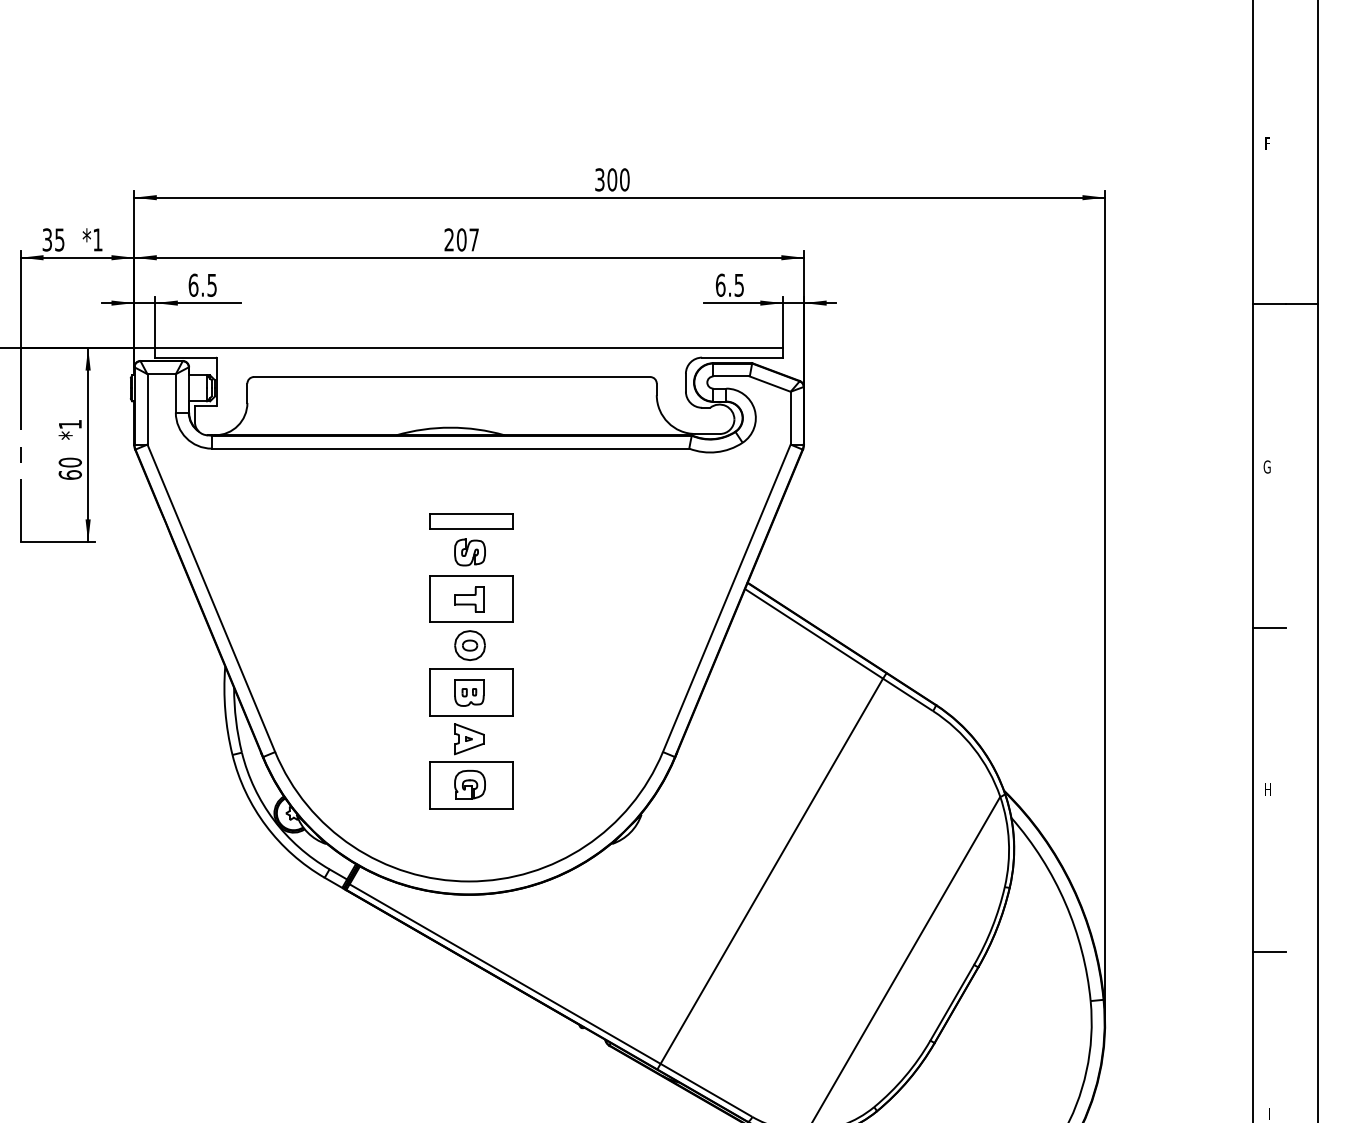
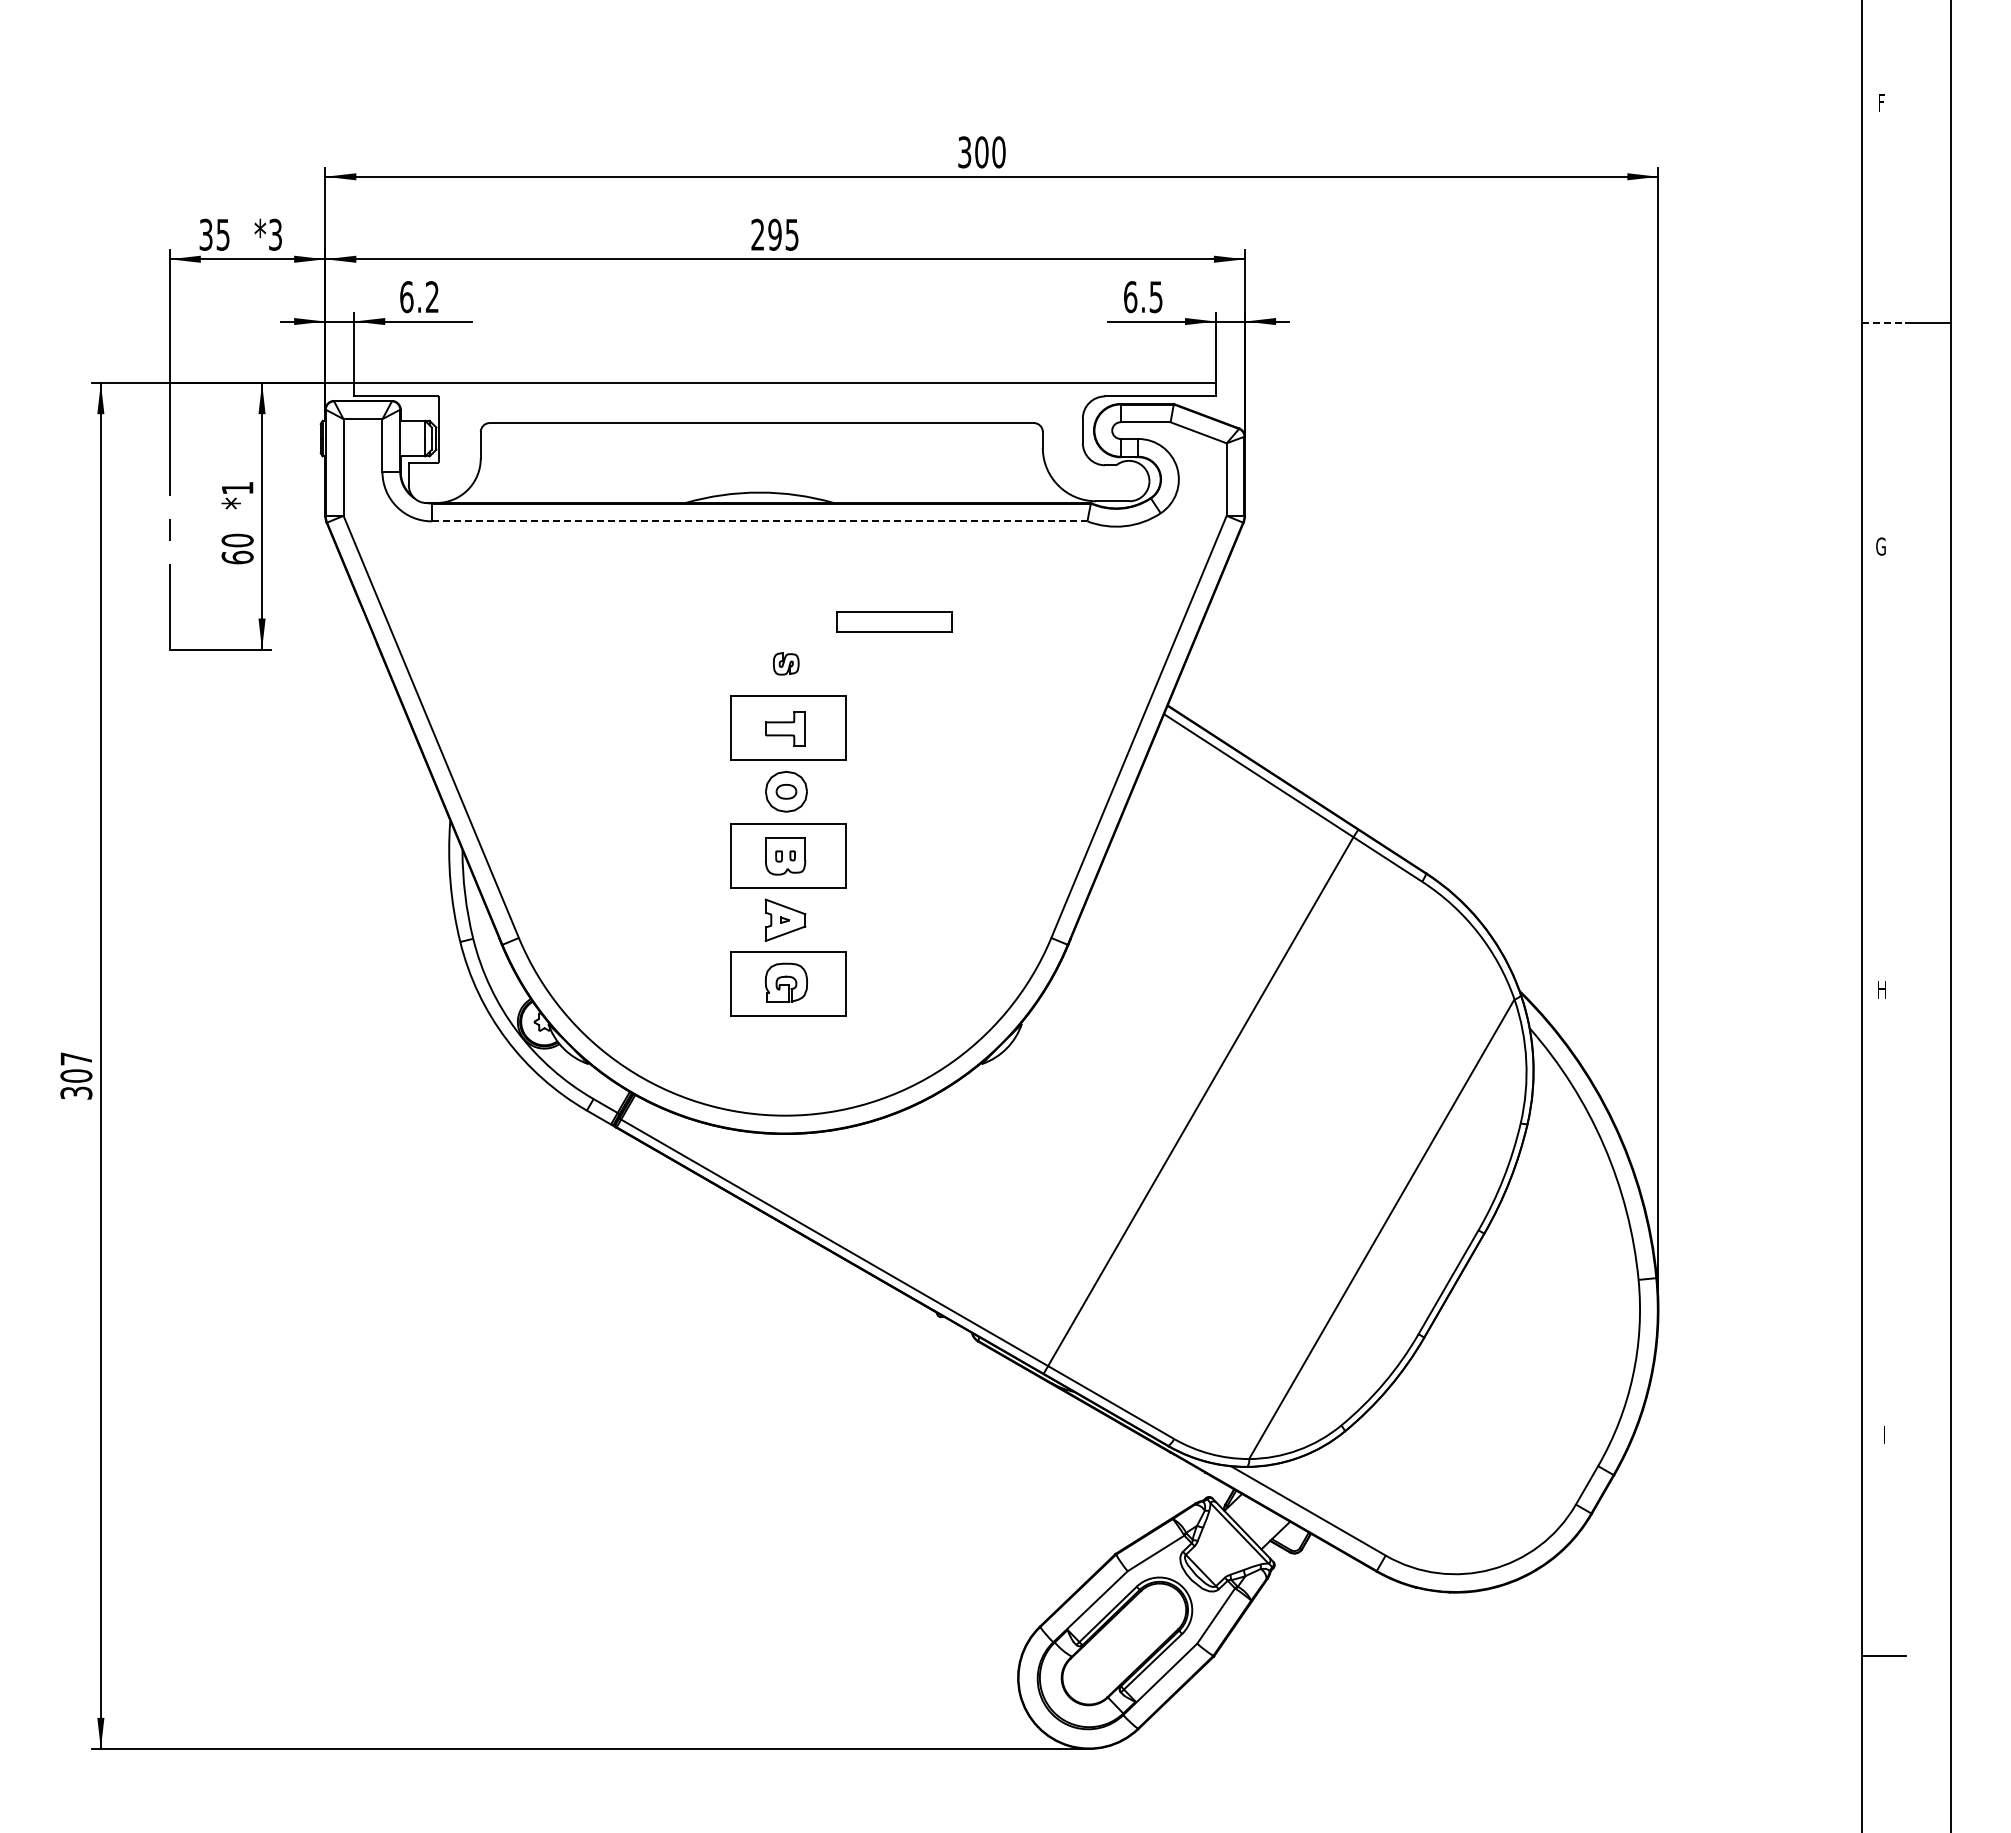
text: (97, 239) -> (275, 234), *1 -> *3
text: (467, 239) -> (783, 234), 207 -> 295
text: (211, 285) -> (431, 297), 6.5 -> 6.2
line: (1269, 304) -> (1884, 323), solid -> dashed
line: (450, 448) -> (759, 521), solid -> dashed
part: (471, 521) -> (894, 621), moved
part: (469, 552) -> (785, 663), size x0.6
line: (1269, 627) -> (1883, 767), removed
line: (1269, 951) -> (1883, 1212), removed

